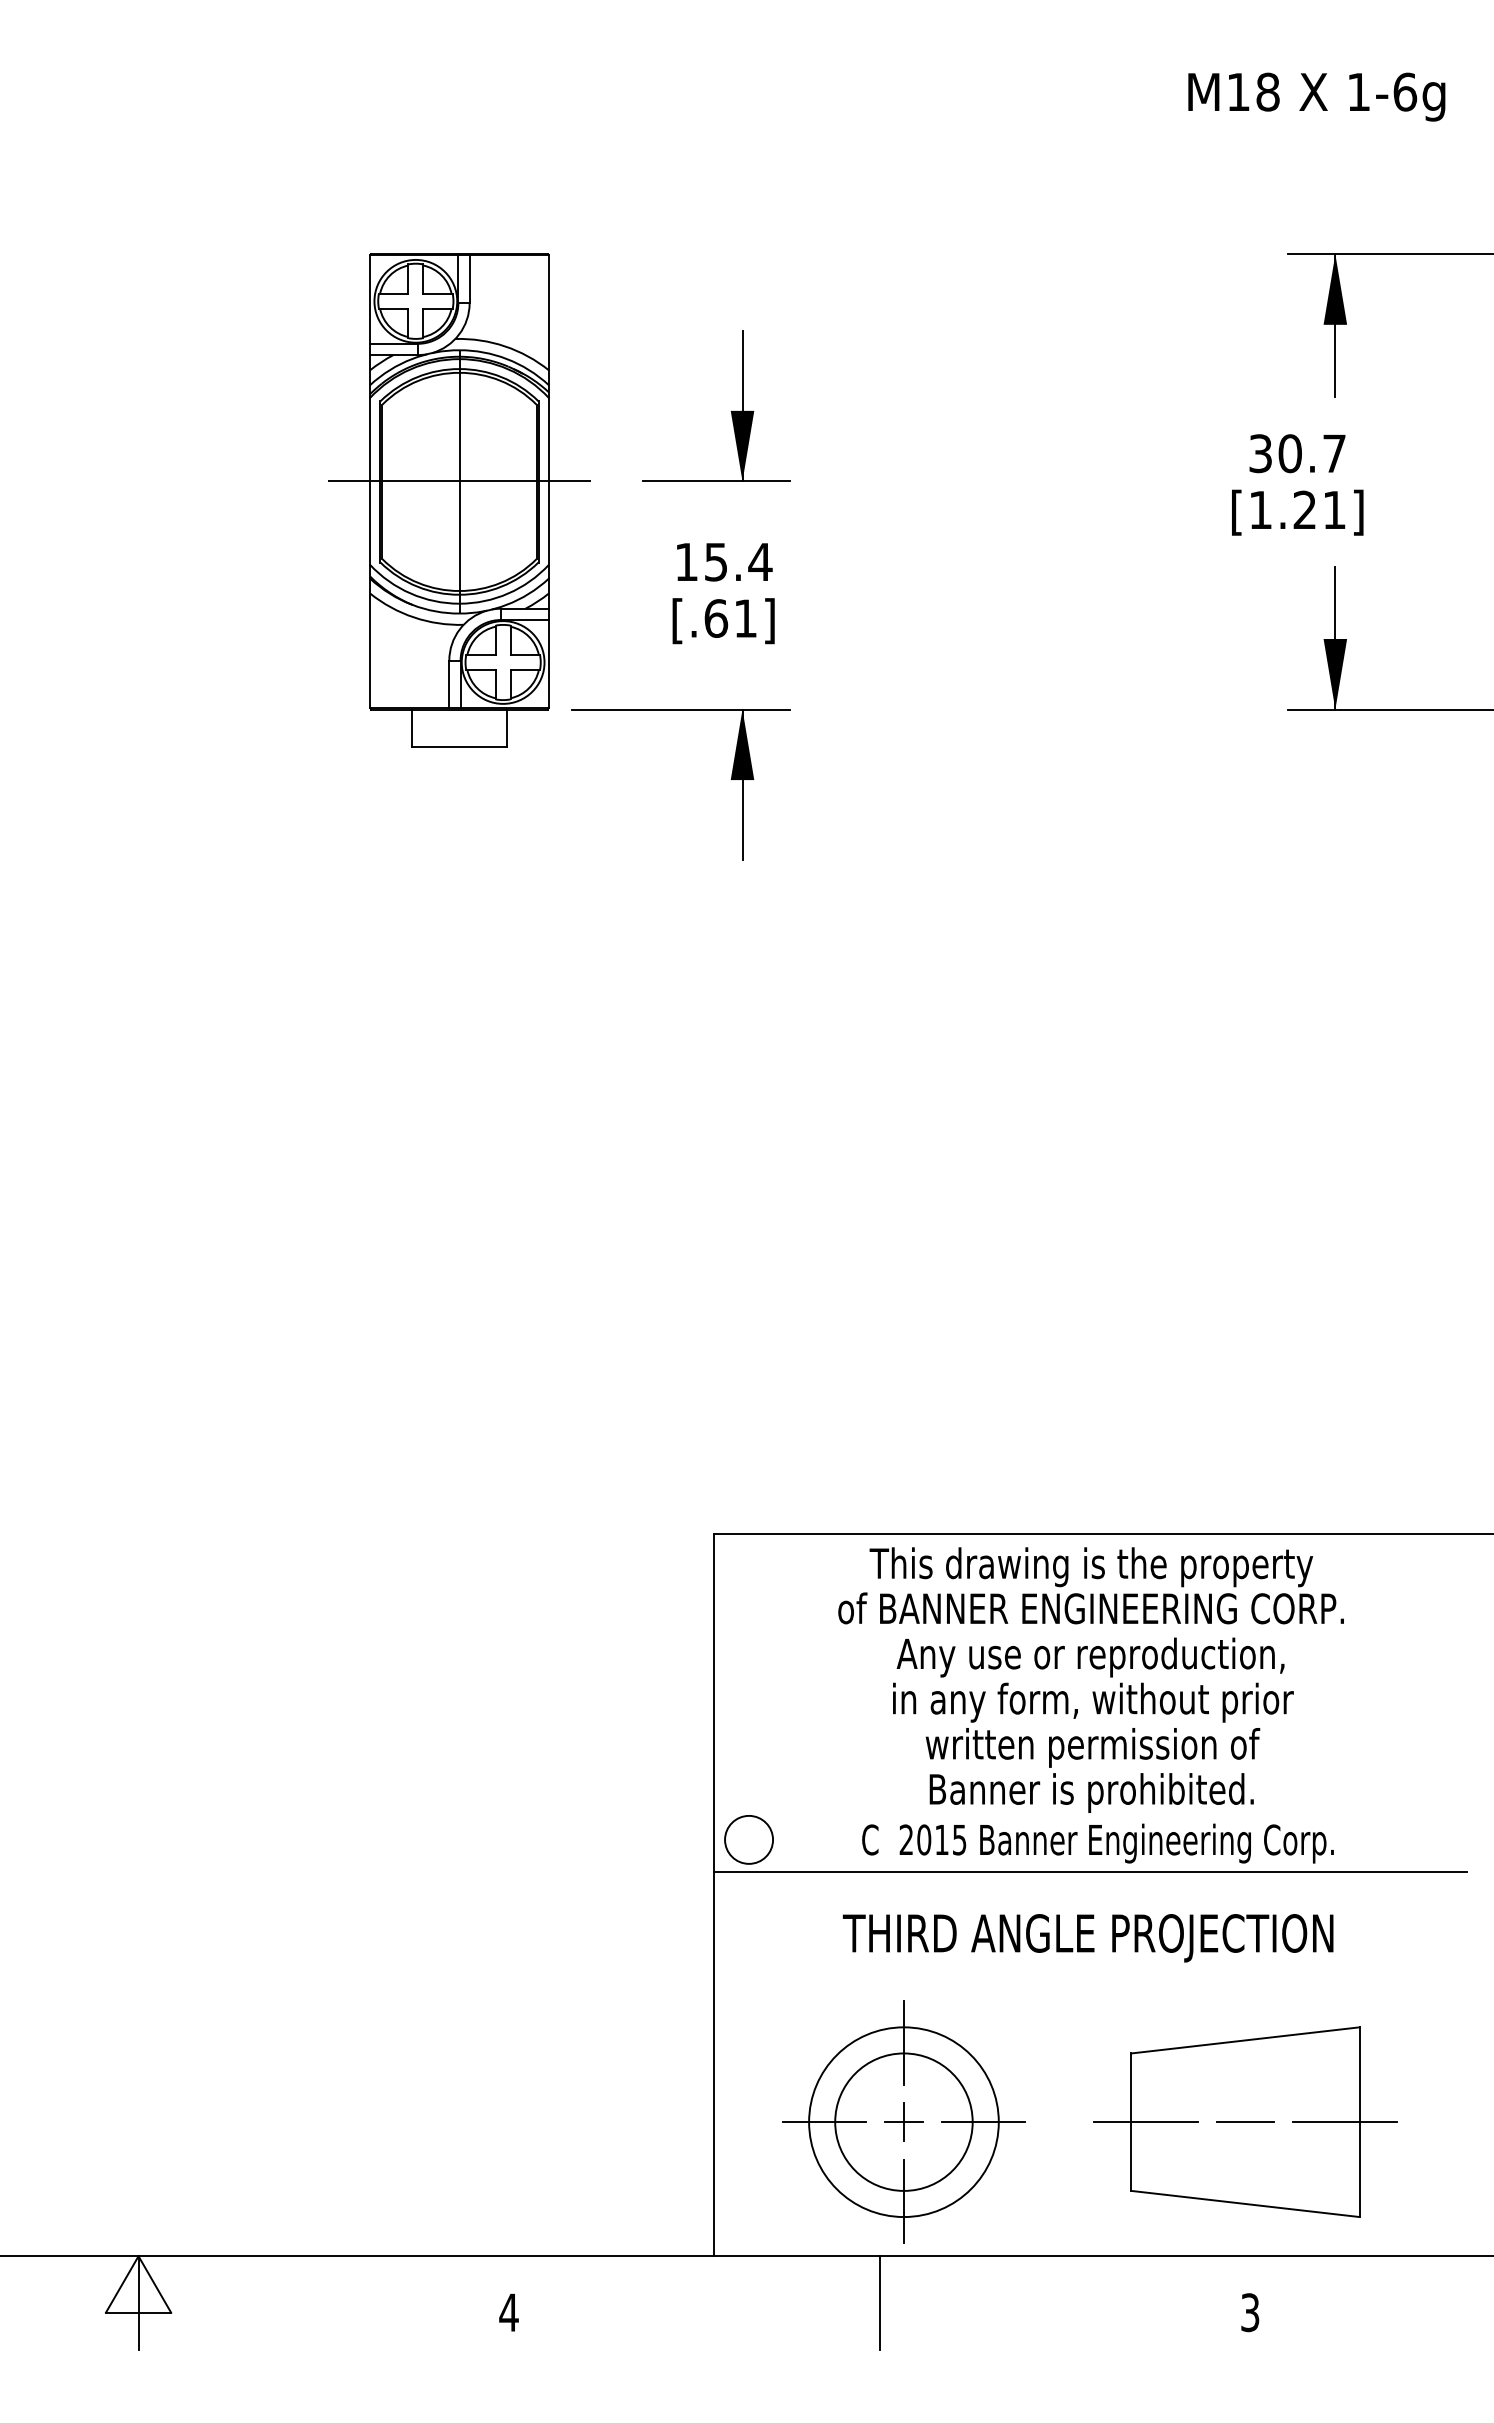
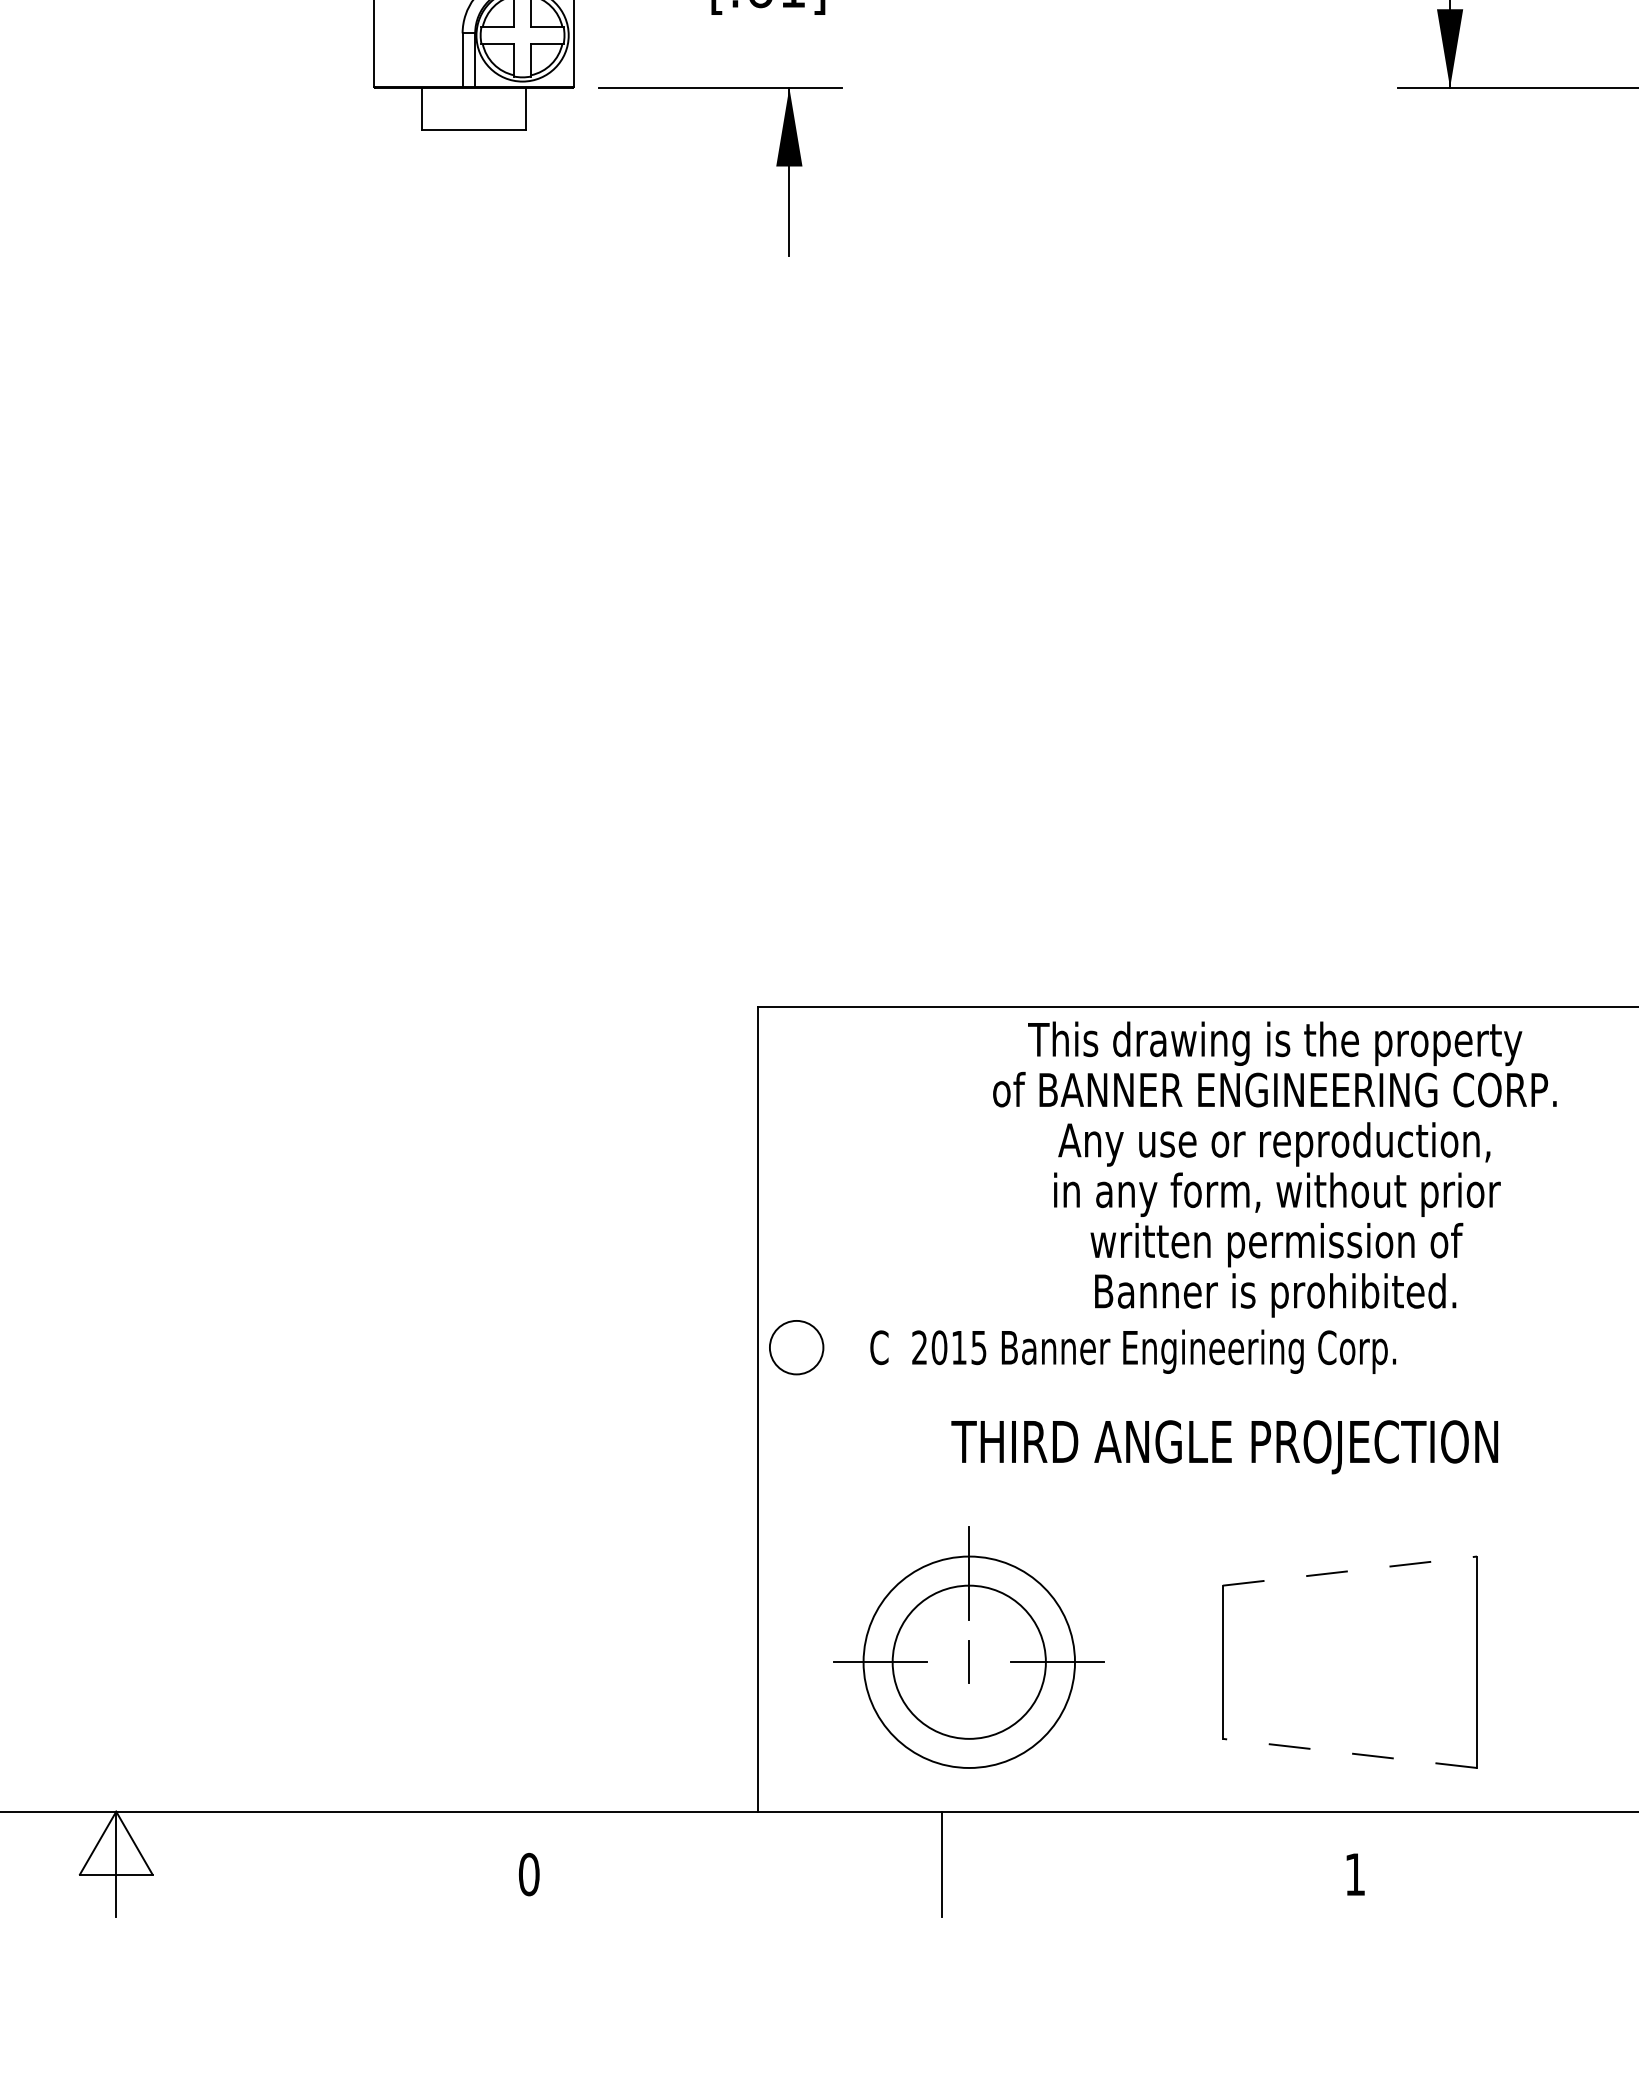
text: (1090, 1679) -> (1274, 1168), moved
text: (1097, 1843) -> (1132, 1351), moved
line: (1090, 1872) -> (1177, 1383), removed
text: (1087, 1938) -> (1224, 1447), moved
line: (1245, 2040) -> (1349, 1571), solid -> dashed
line: (903, 2122) -> (968, 1662), removed
line: (1145, 2122) -> (1238, 1662), removed
line: (1245, 2122) -> (1349, 1662), removed
line: (1344, 2122) -> (1460, 1662), removed
line: (903, 2201) -> (968, 1750), removed
line: (1245, 2203) -> (1349, 1752), solid -> dashed
text: (508, 2312) -> (528, 1874), 4 -> 0
text: (1250, 2312) -> (1355, 1874), 3 -> 1

